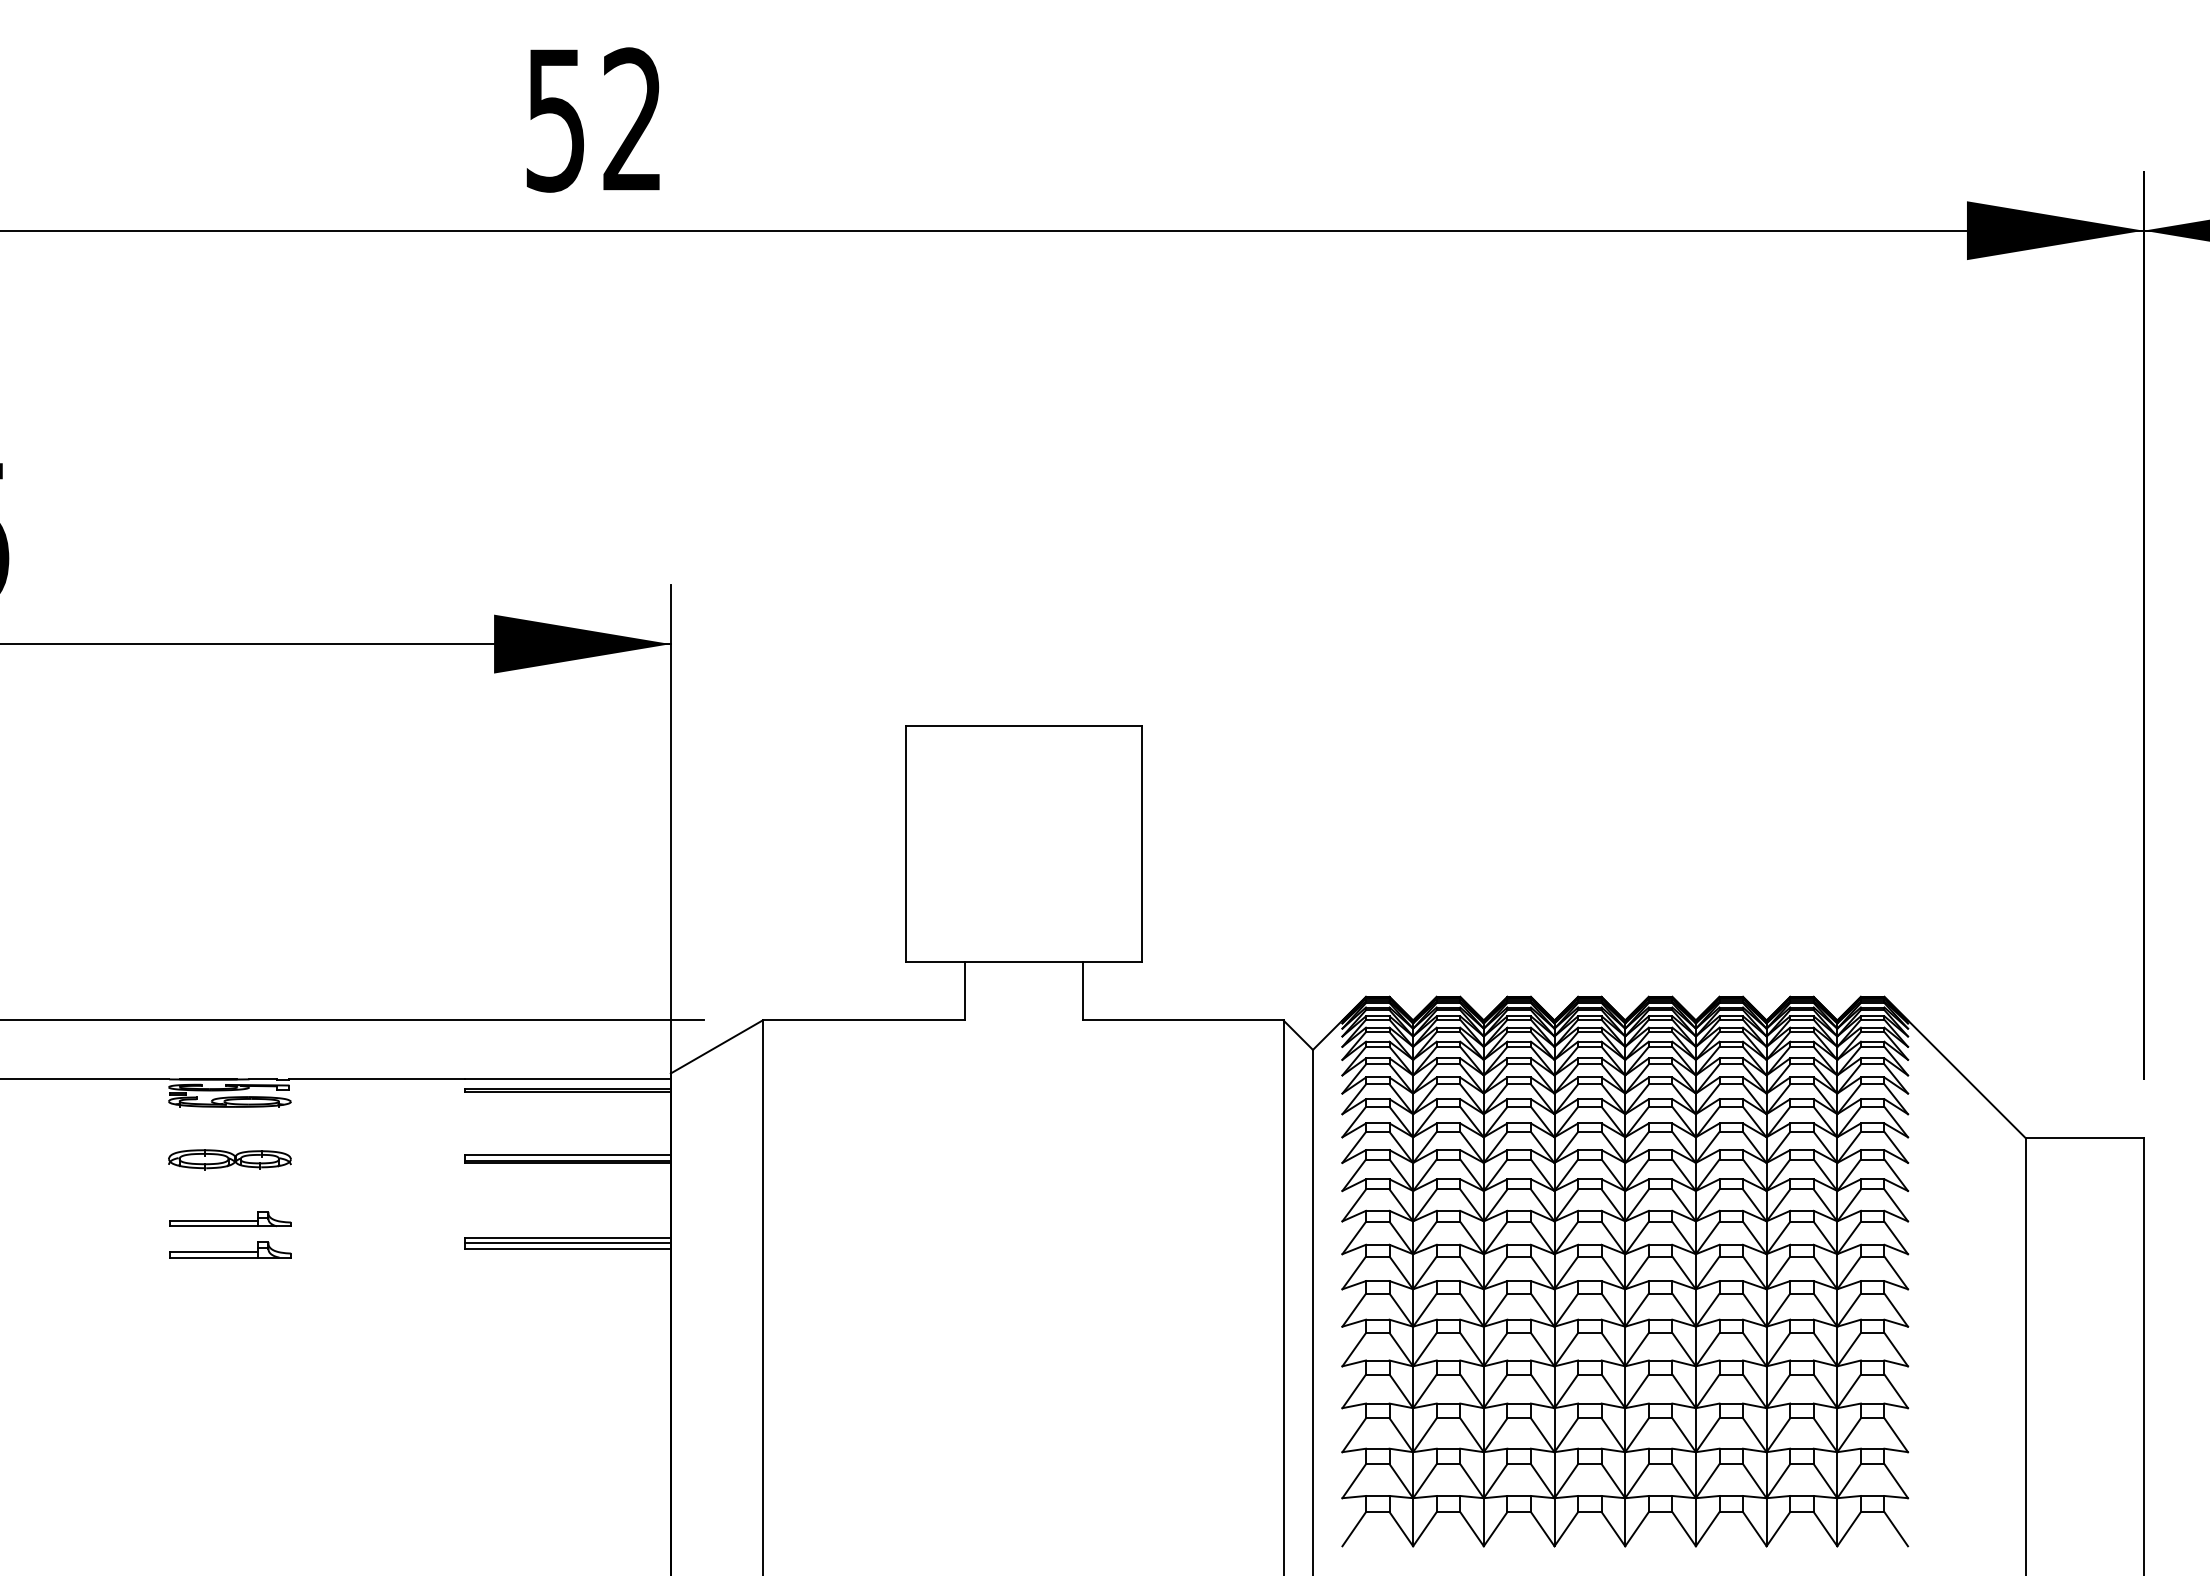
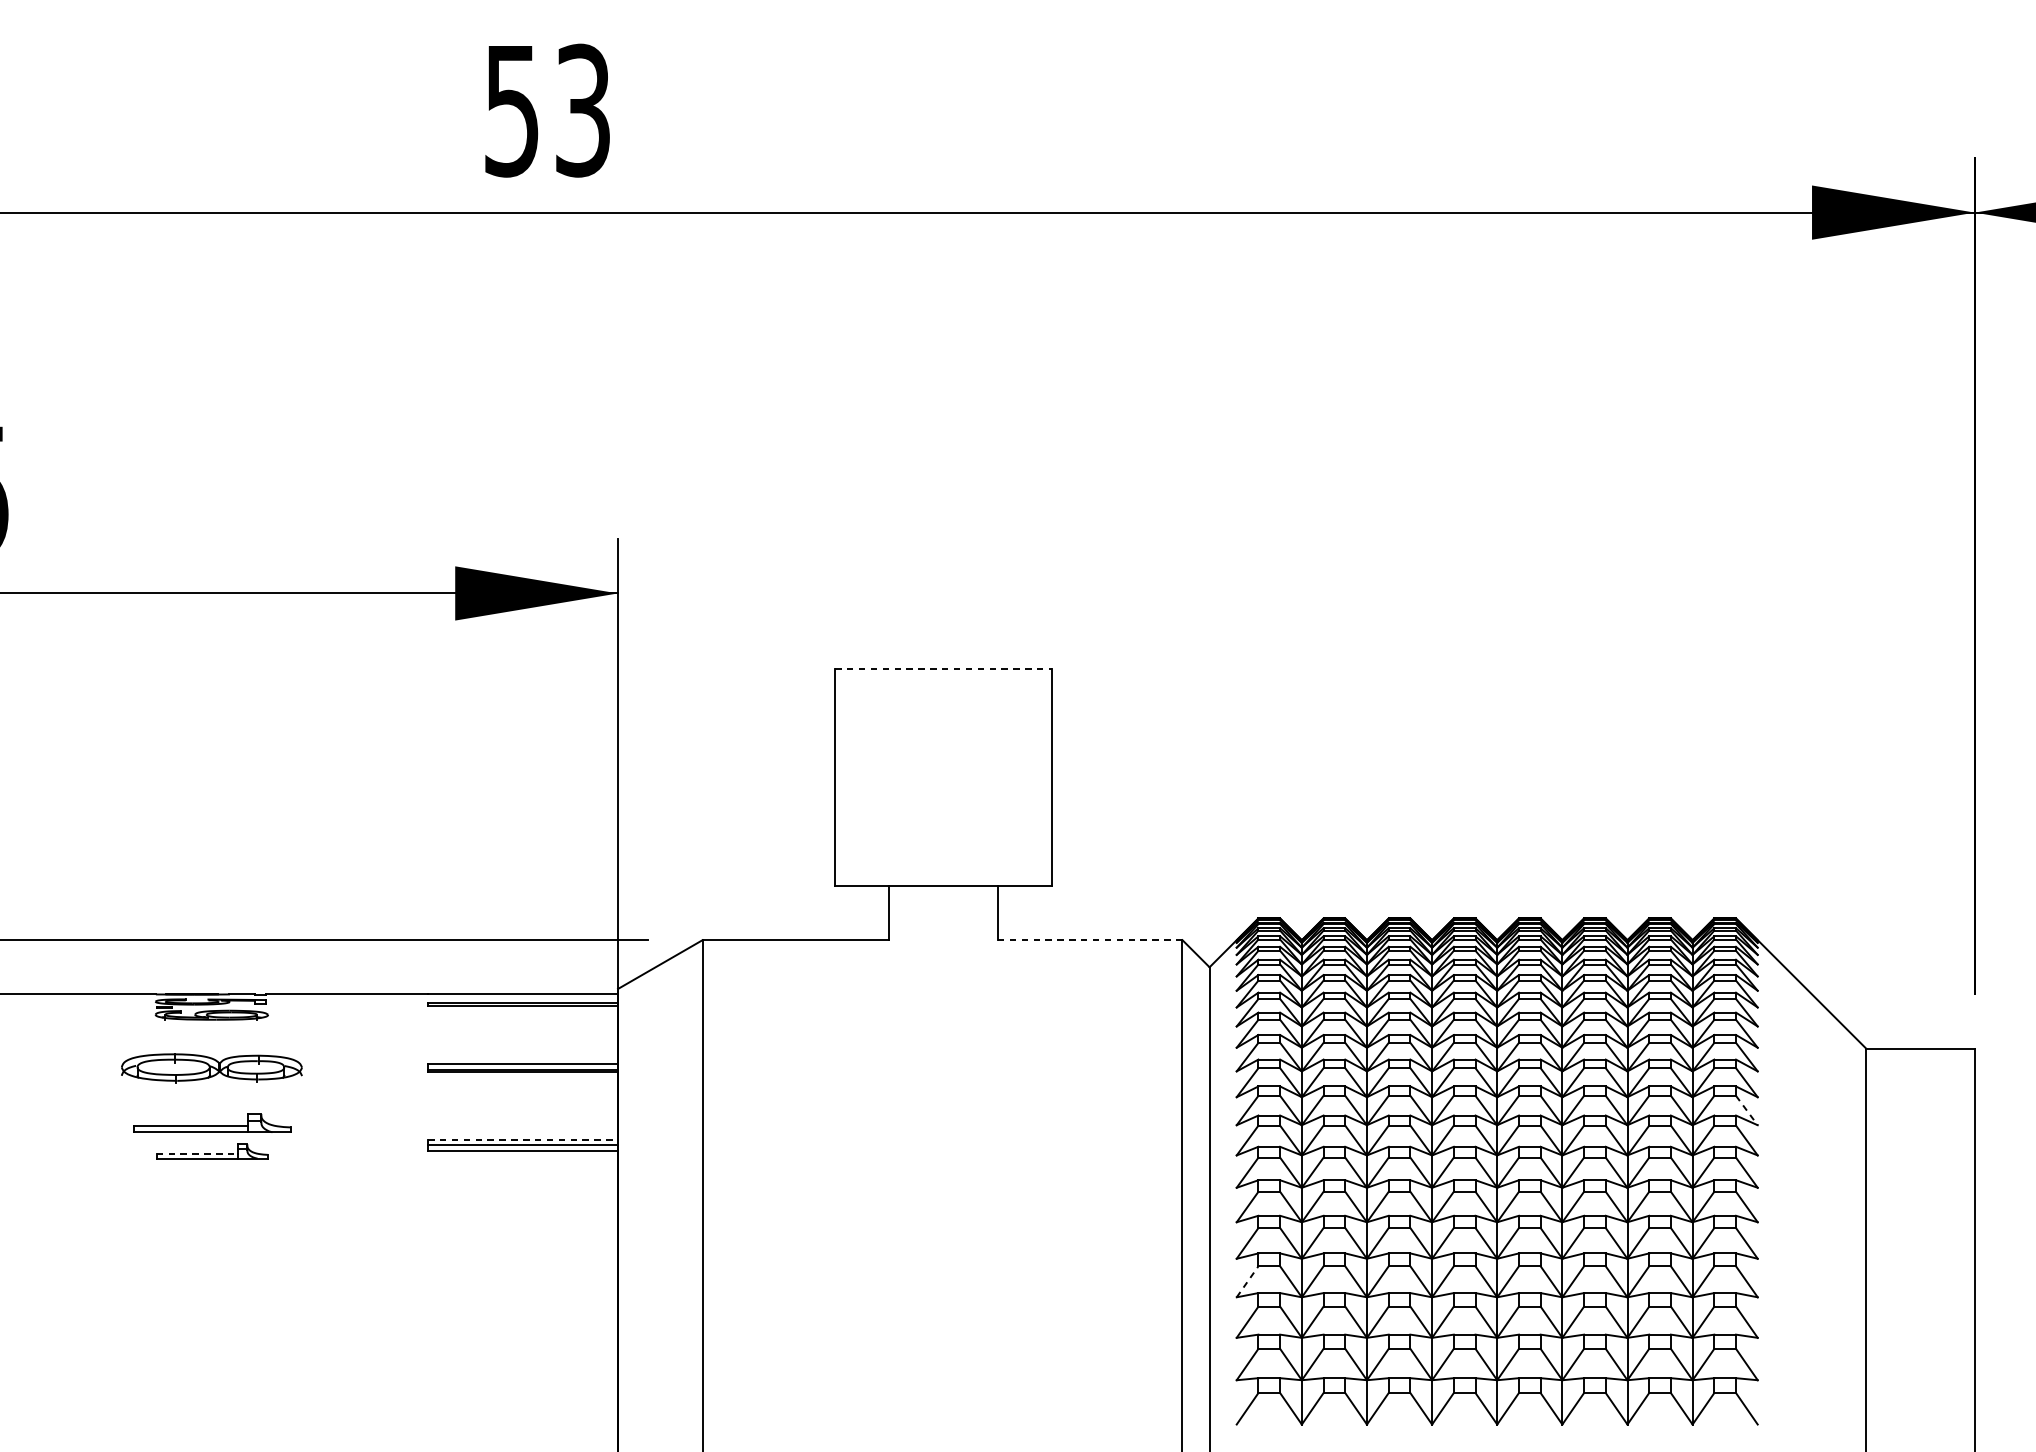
text: (632, 119) -> (582, 110), 52 -> 53
line: (1024, 725) -> (943, 668), solid -> dashed
line: (1182, 1020) -> (1089, 940), solid -> dashed
part: (229, 1159) -> (211, 1068), size x1.6
line: (1896, 1205) -> (1747, 1110), solid -> dashed
part: (230, 1219) -> (212, 1123), size x1.4
line: (568, 1237) -> (523, 1140), solid -> dashed
line: (214, 1252) -> (197, 1153), solid -> dashed
line: (1354, 1391) -> (1247, 1281), solid -> dashed

